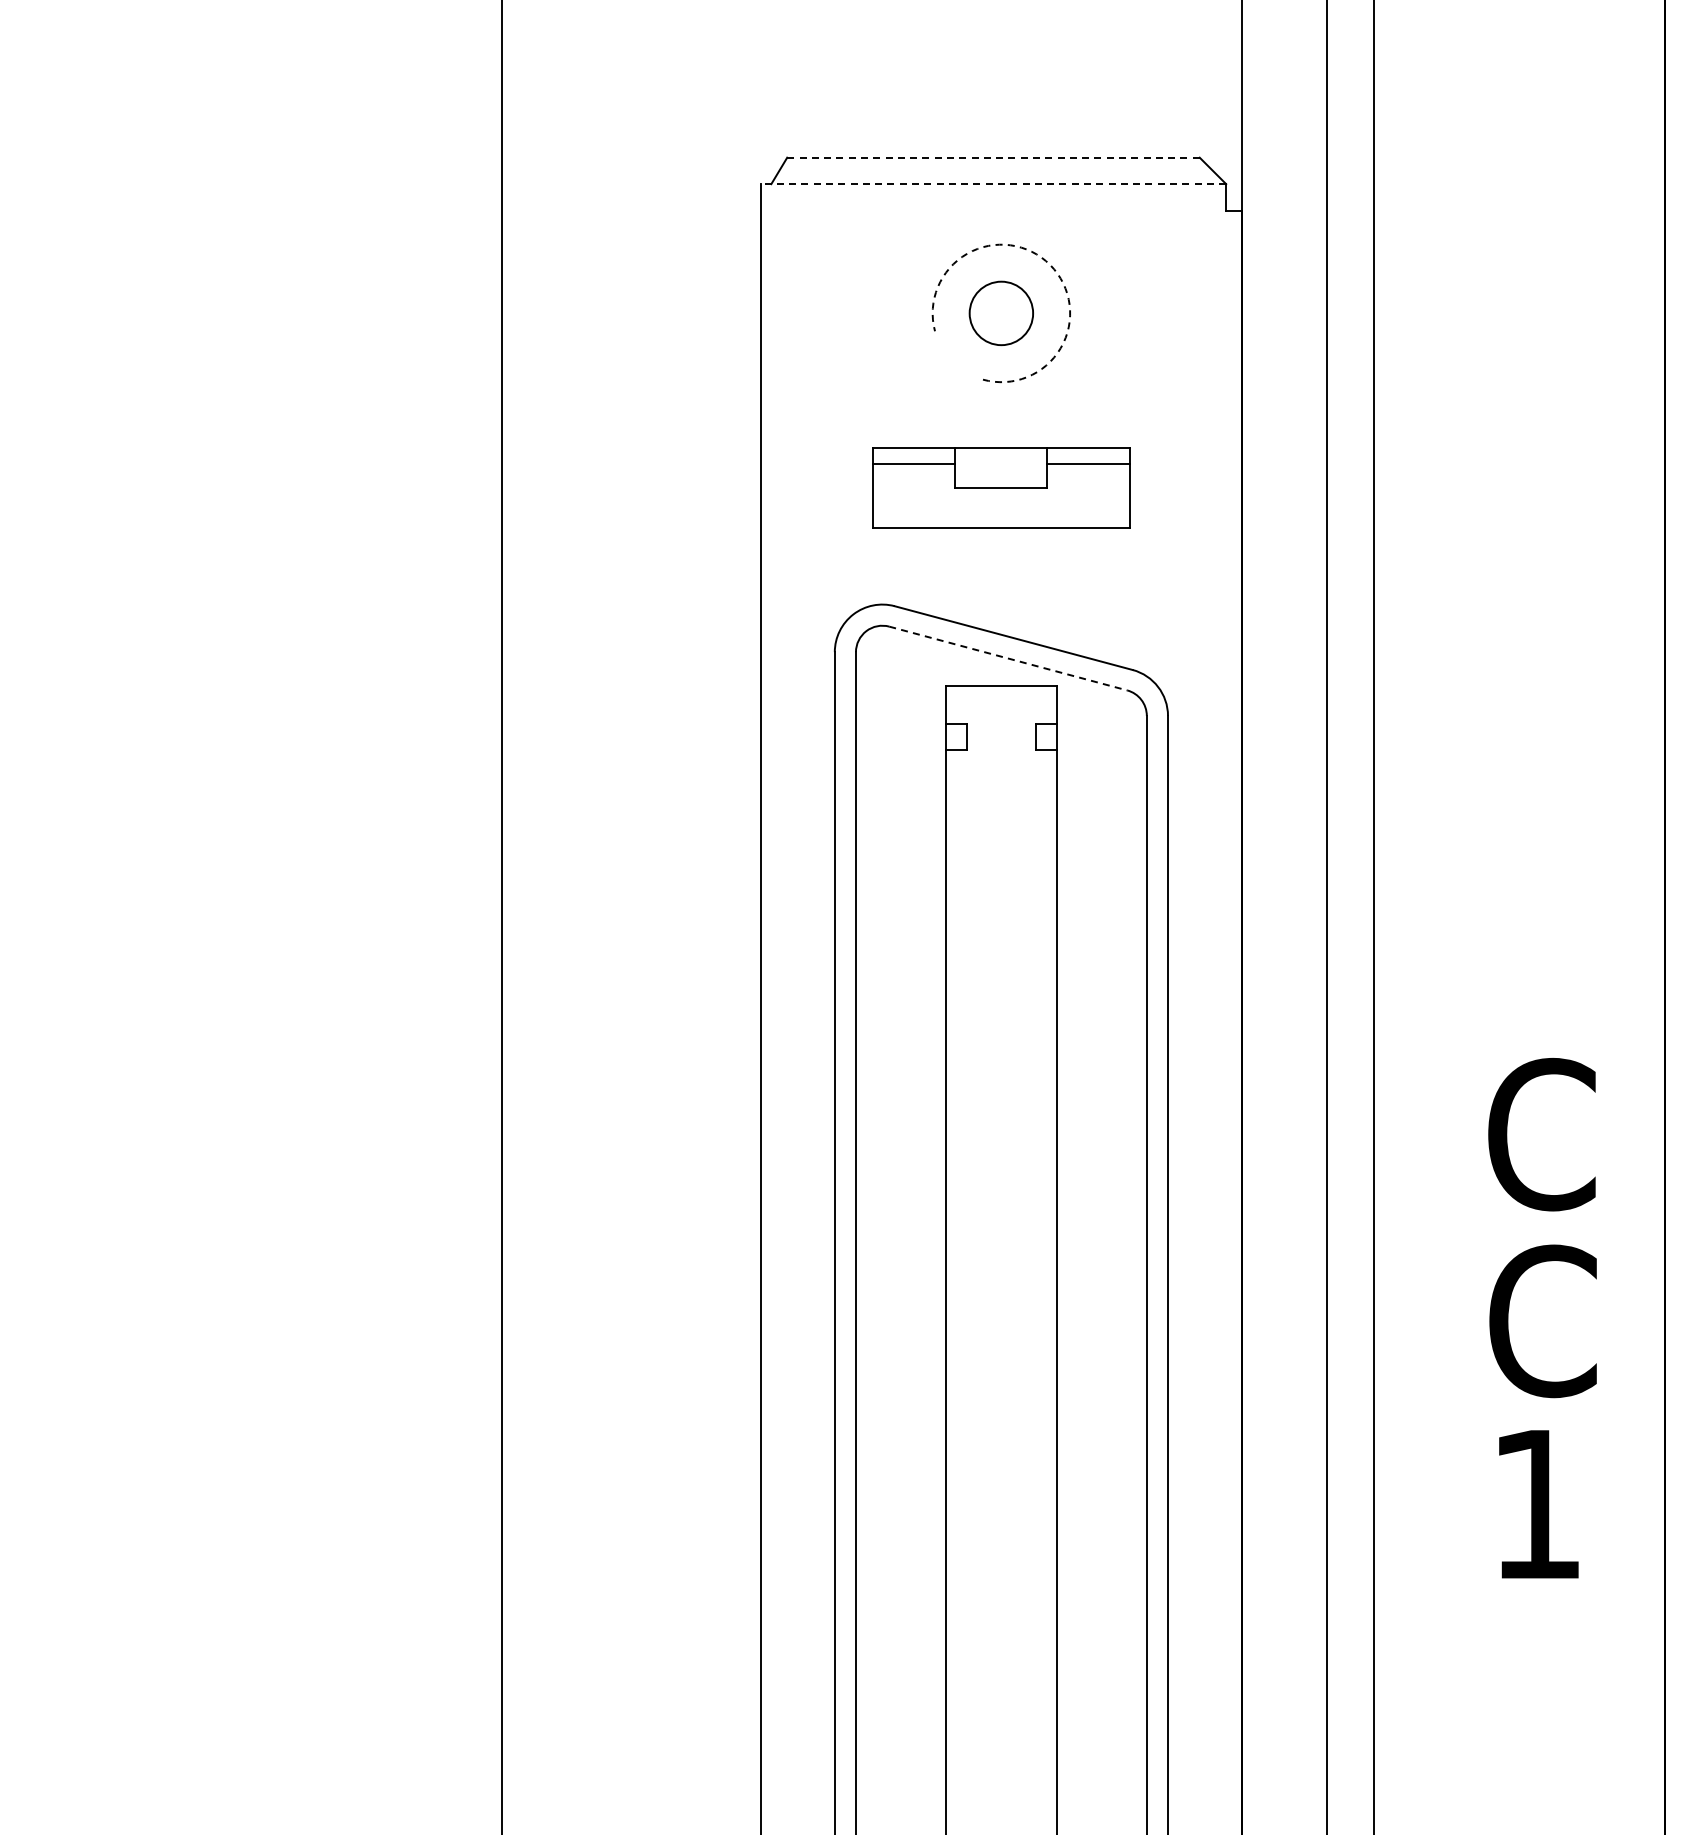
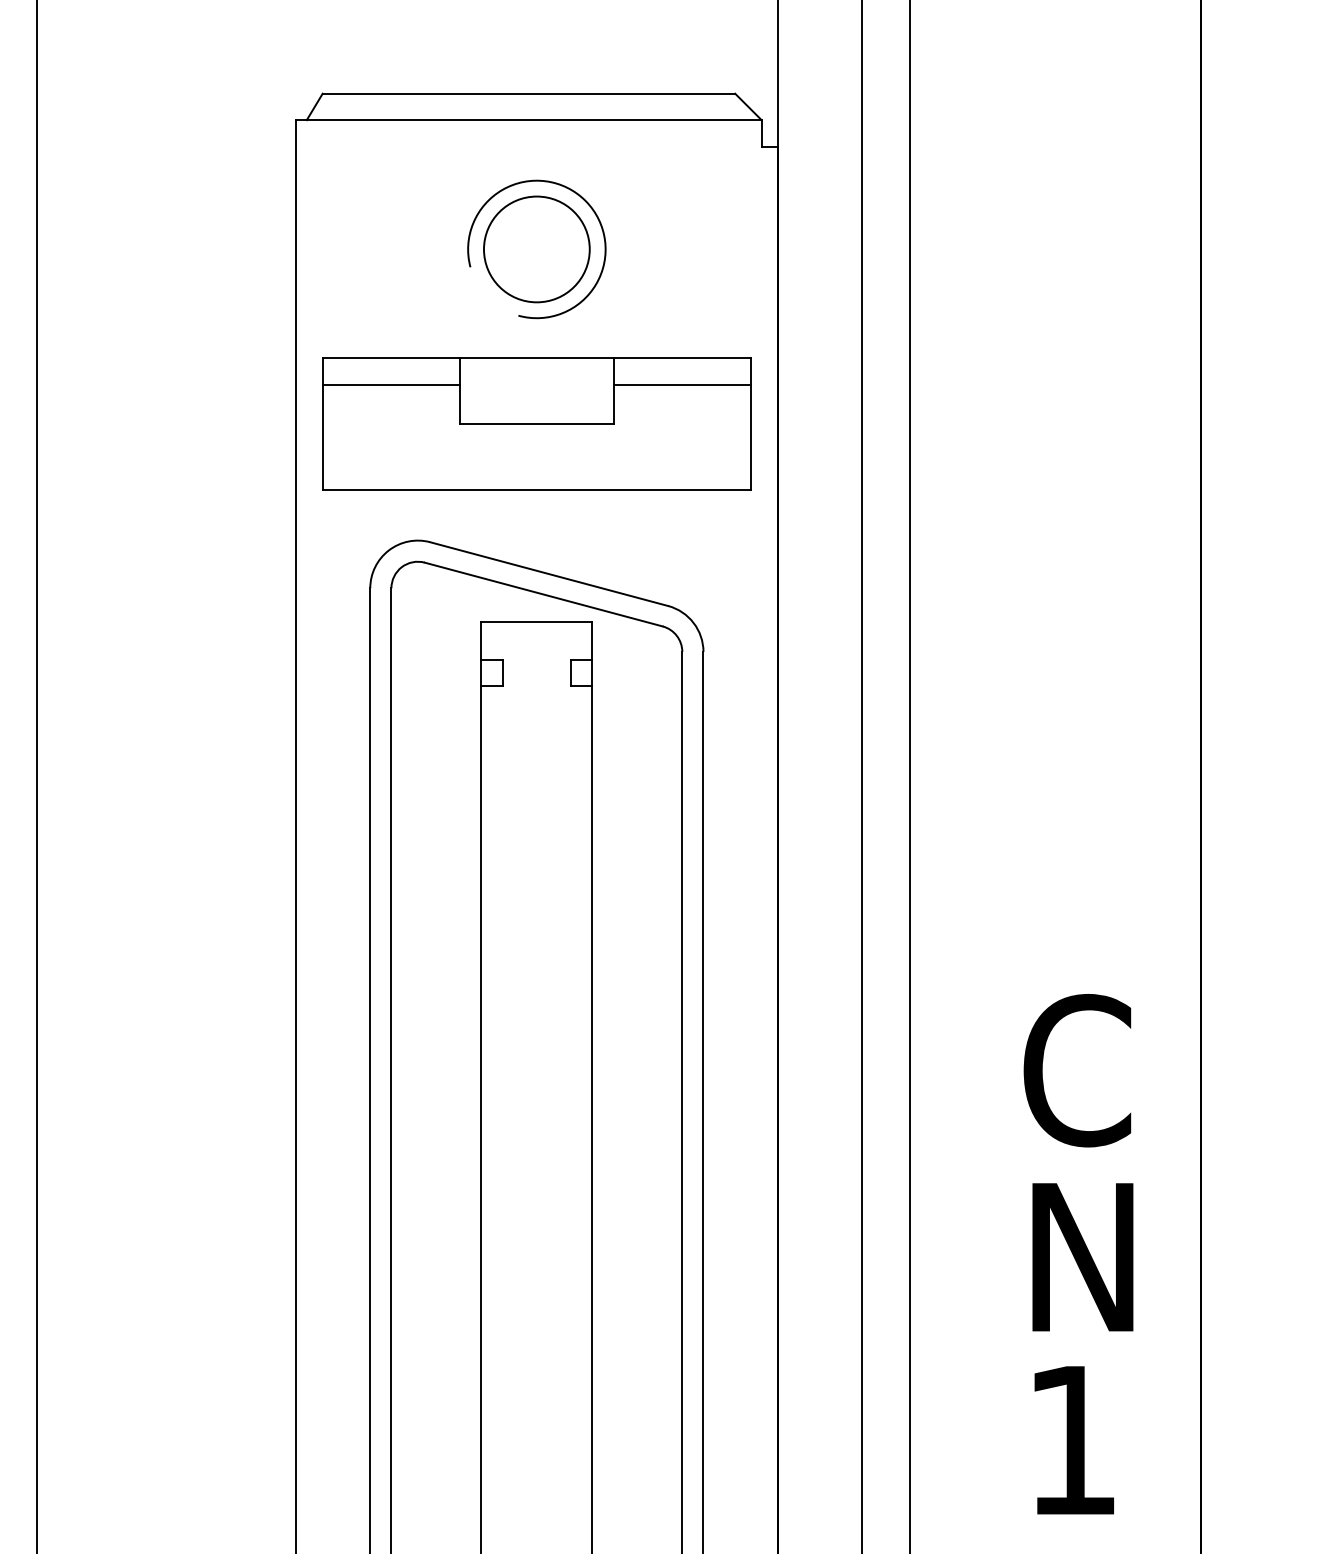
line: (992, 157) -> (527, 93), dashed -> solid
line: (993, 184) -> (528, 120), dashed -> solid
arc: (1050, 265) -> (585, 201), dashed -> solid
circle: (1001, 313) -> (536, 249), size x1.67
part: (1001, 487) -> (536, 423), size x1.67
line: (1008, 658) -> (543, 594), dashed -> solid
text: (1543, 1321) -> (1078, 1257), C -> N

